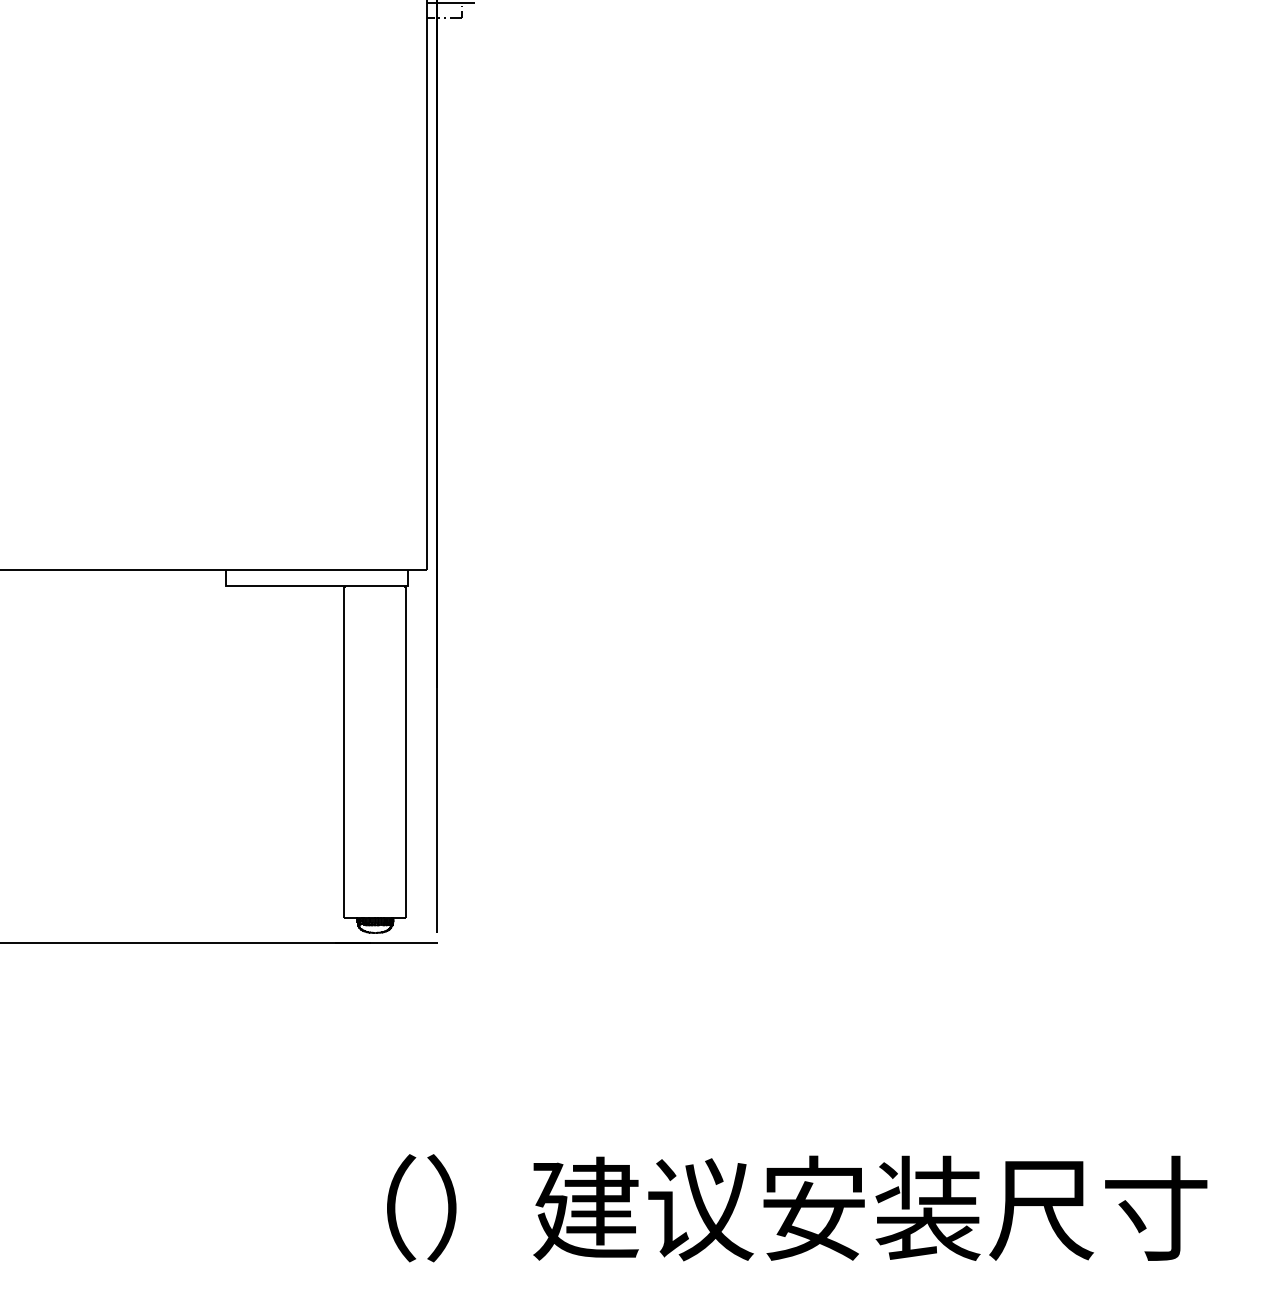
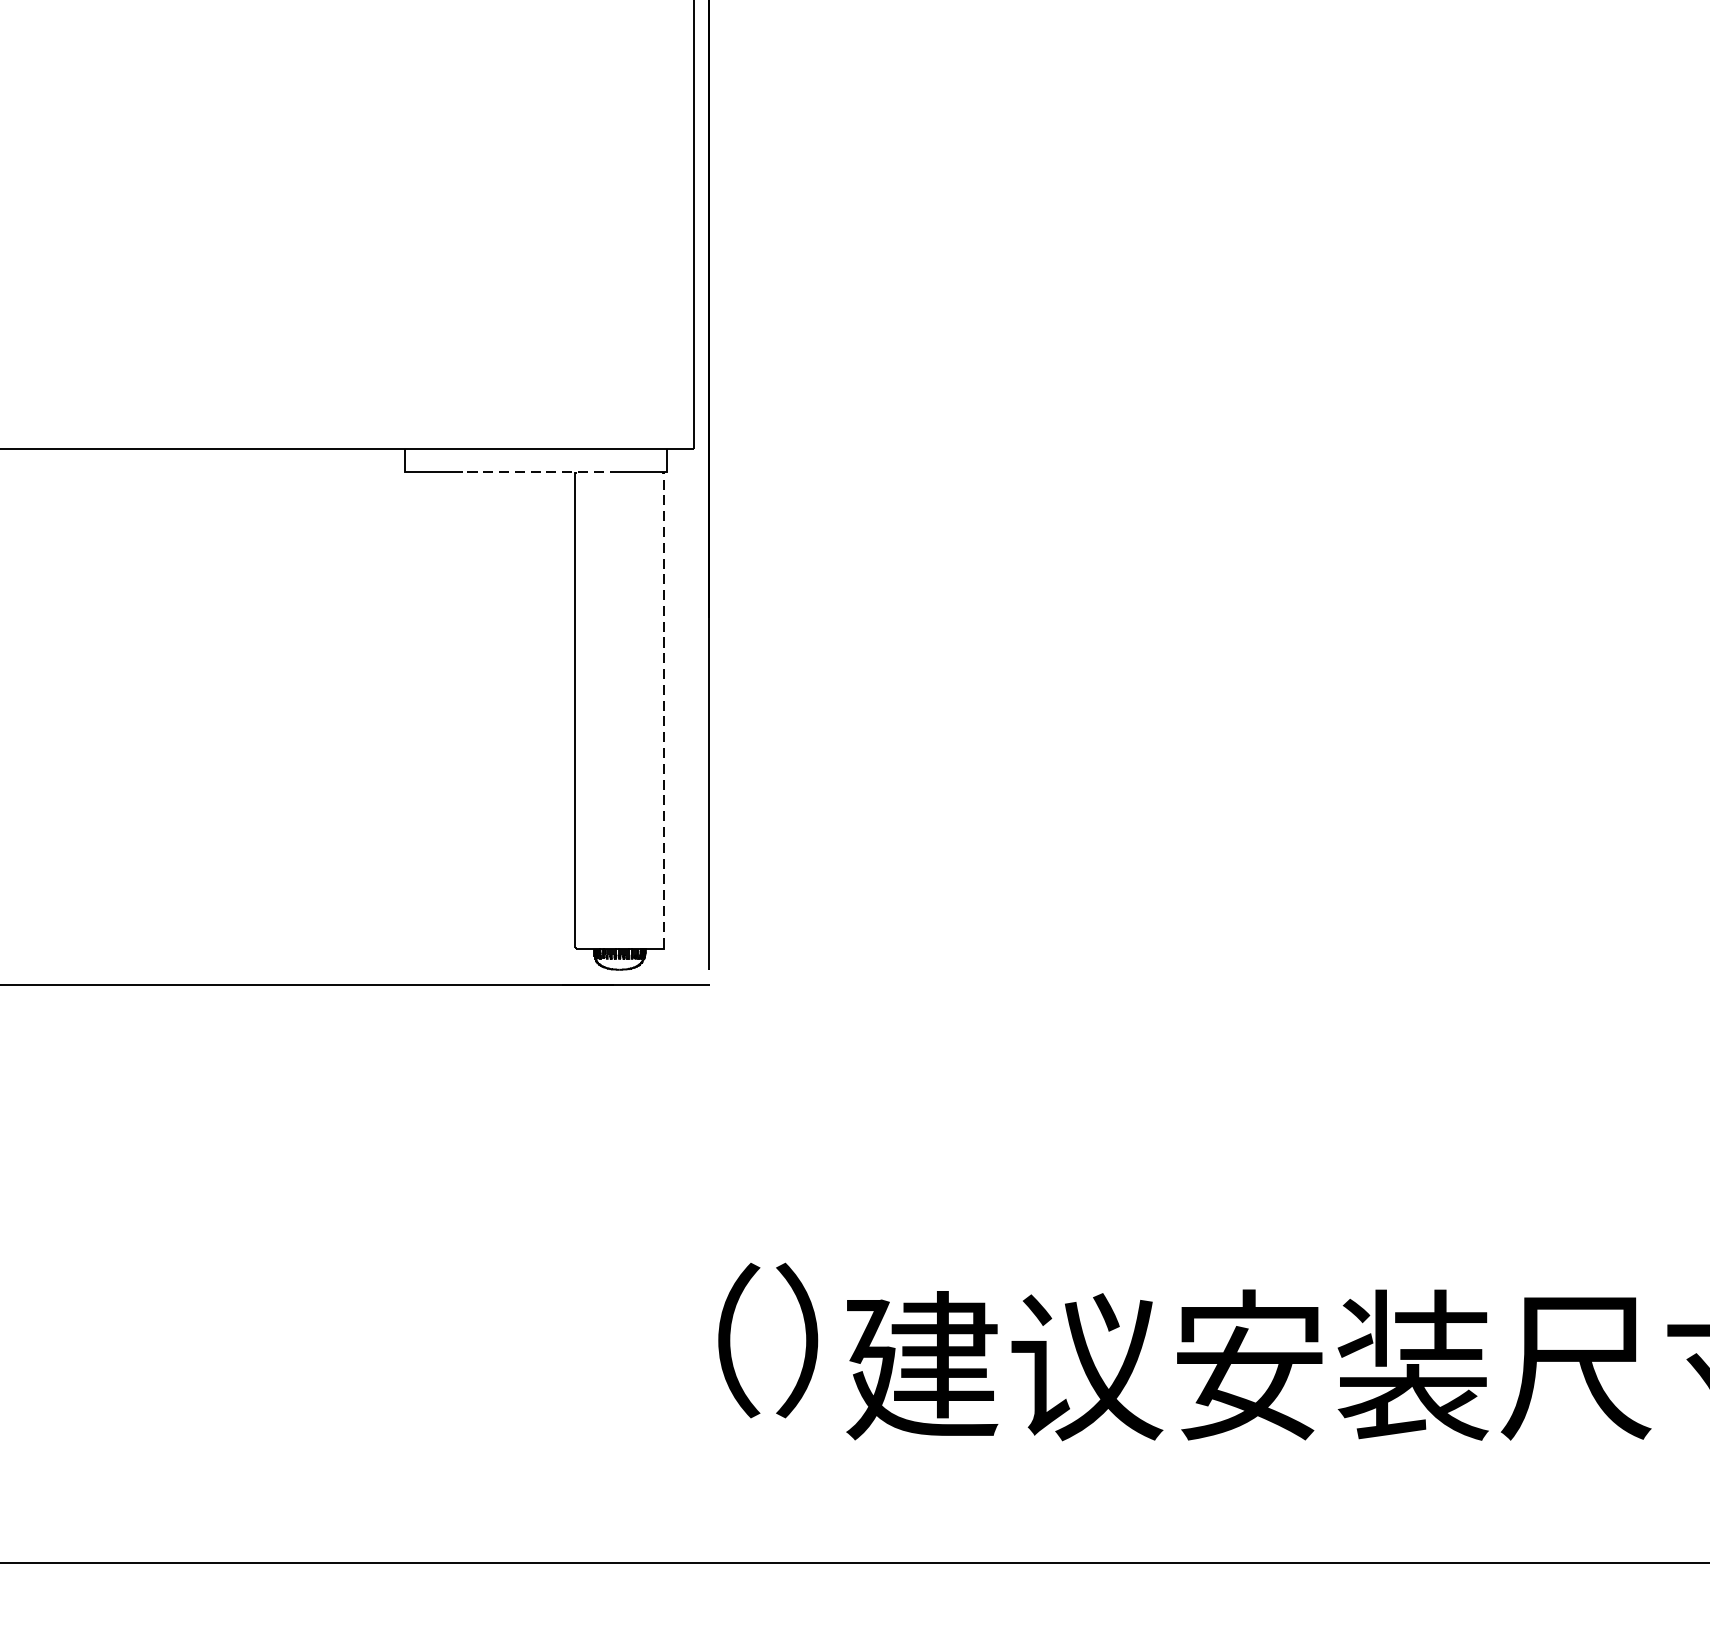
line: (320, 586) -> (541, 472), solid -> dashed
line: (406, 751) -> (664, 709), solid -> dashed
text: (421, 1208) -> (767, 1340), moved

